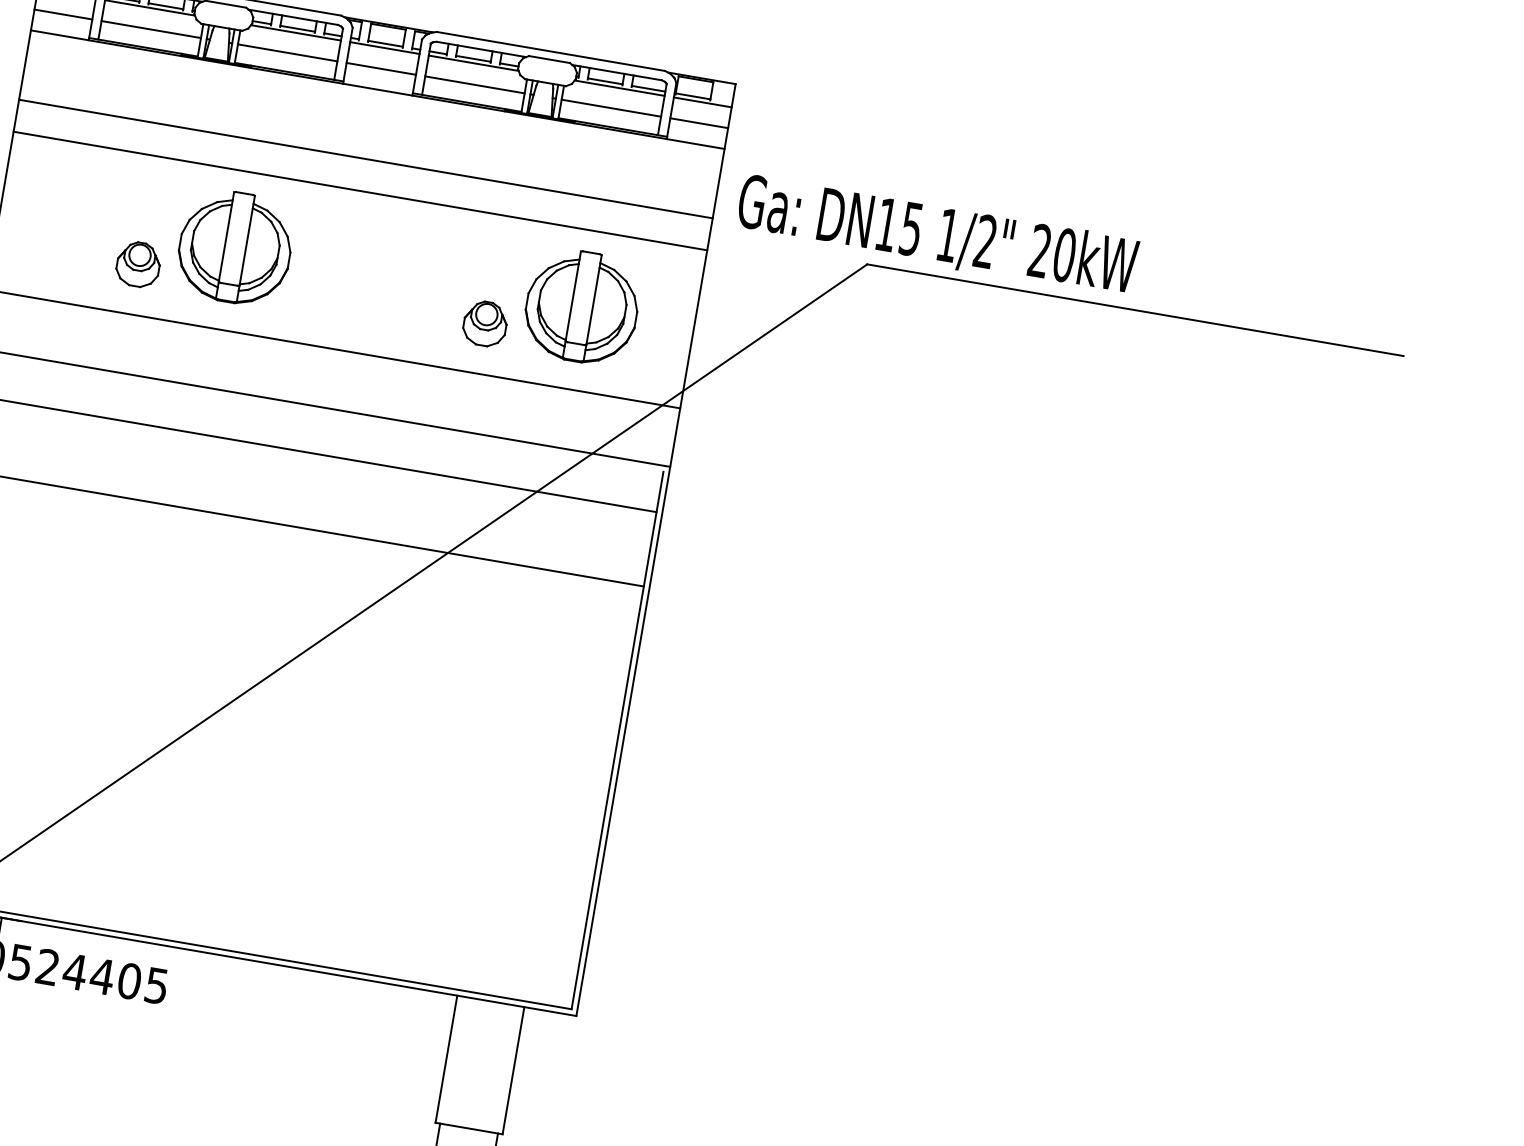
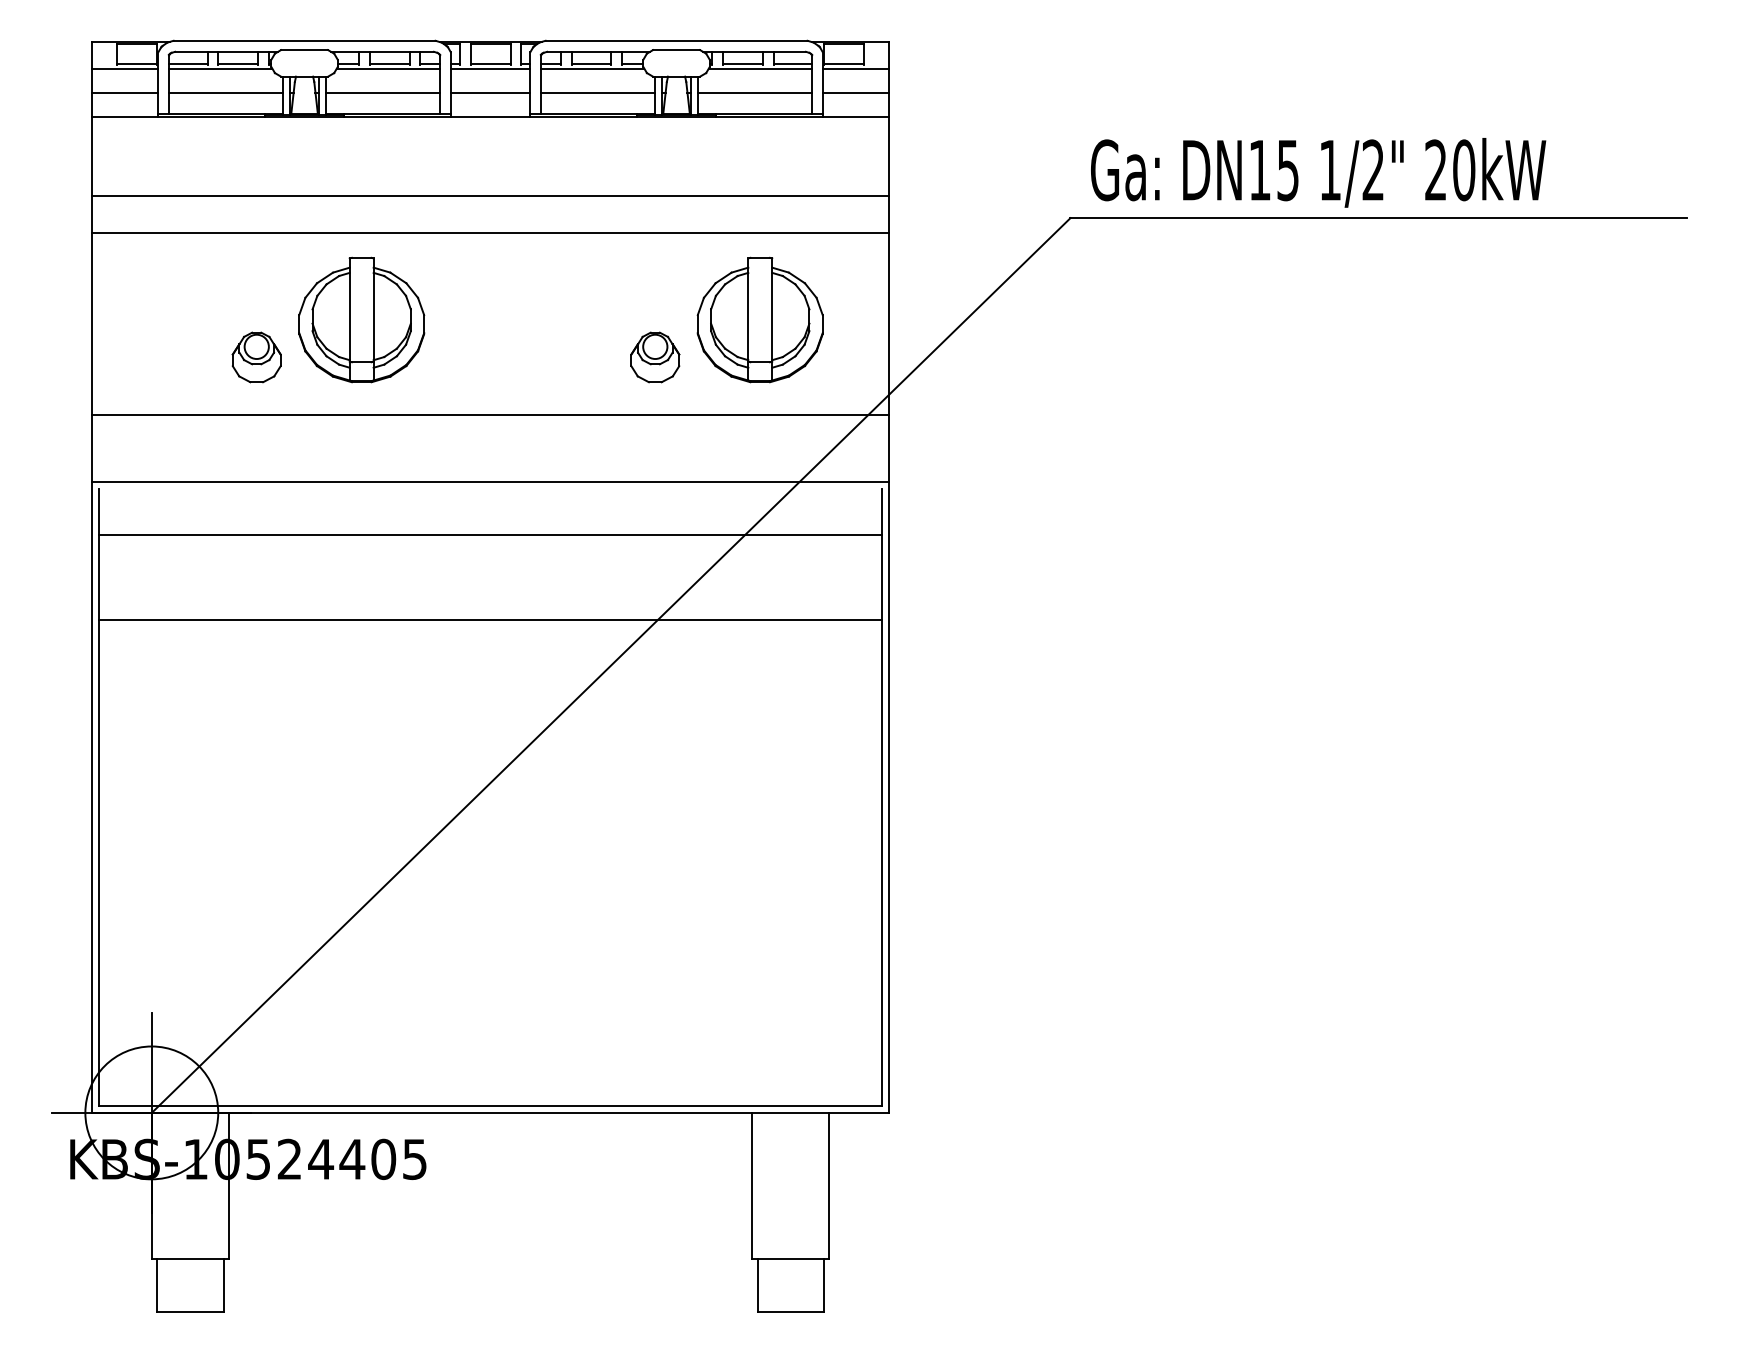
text: (937, 235) -> (1318, 172), moved

